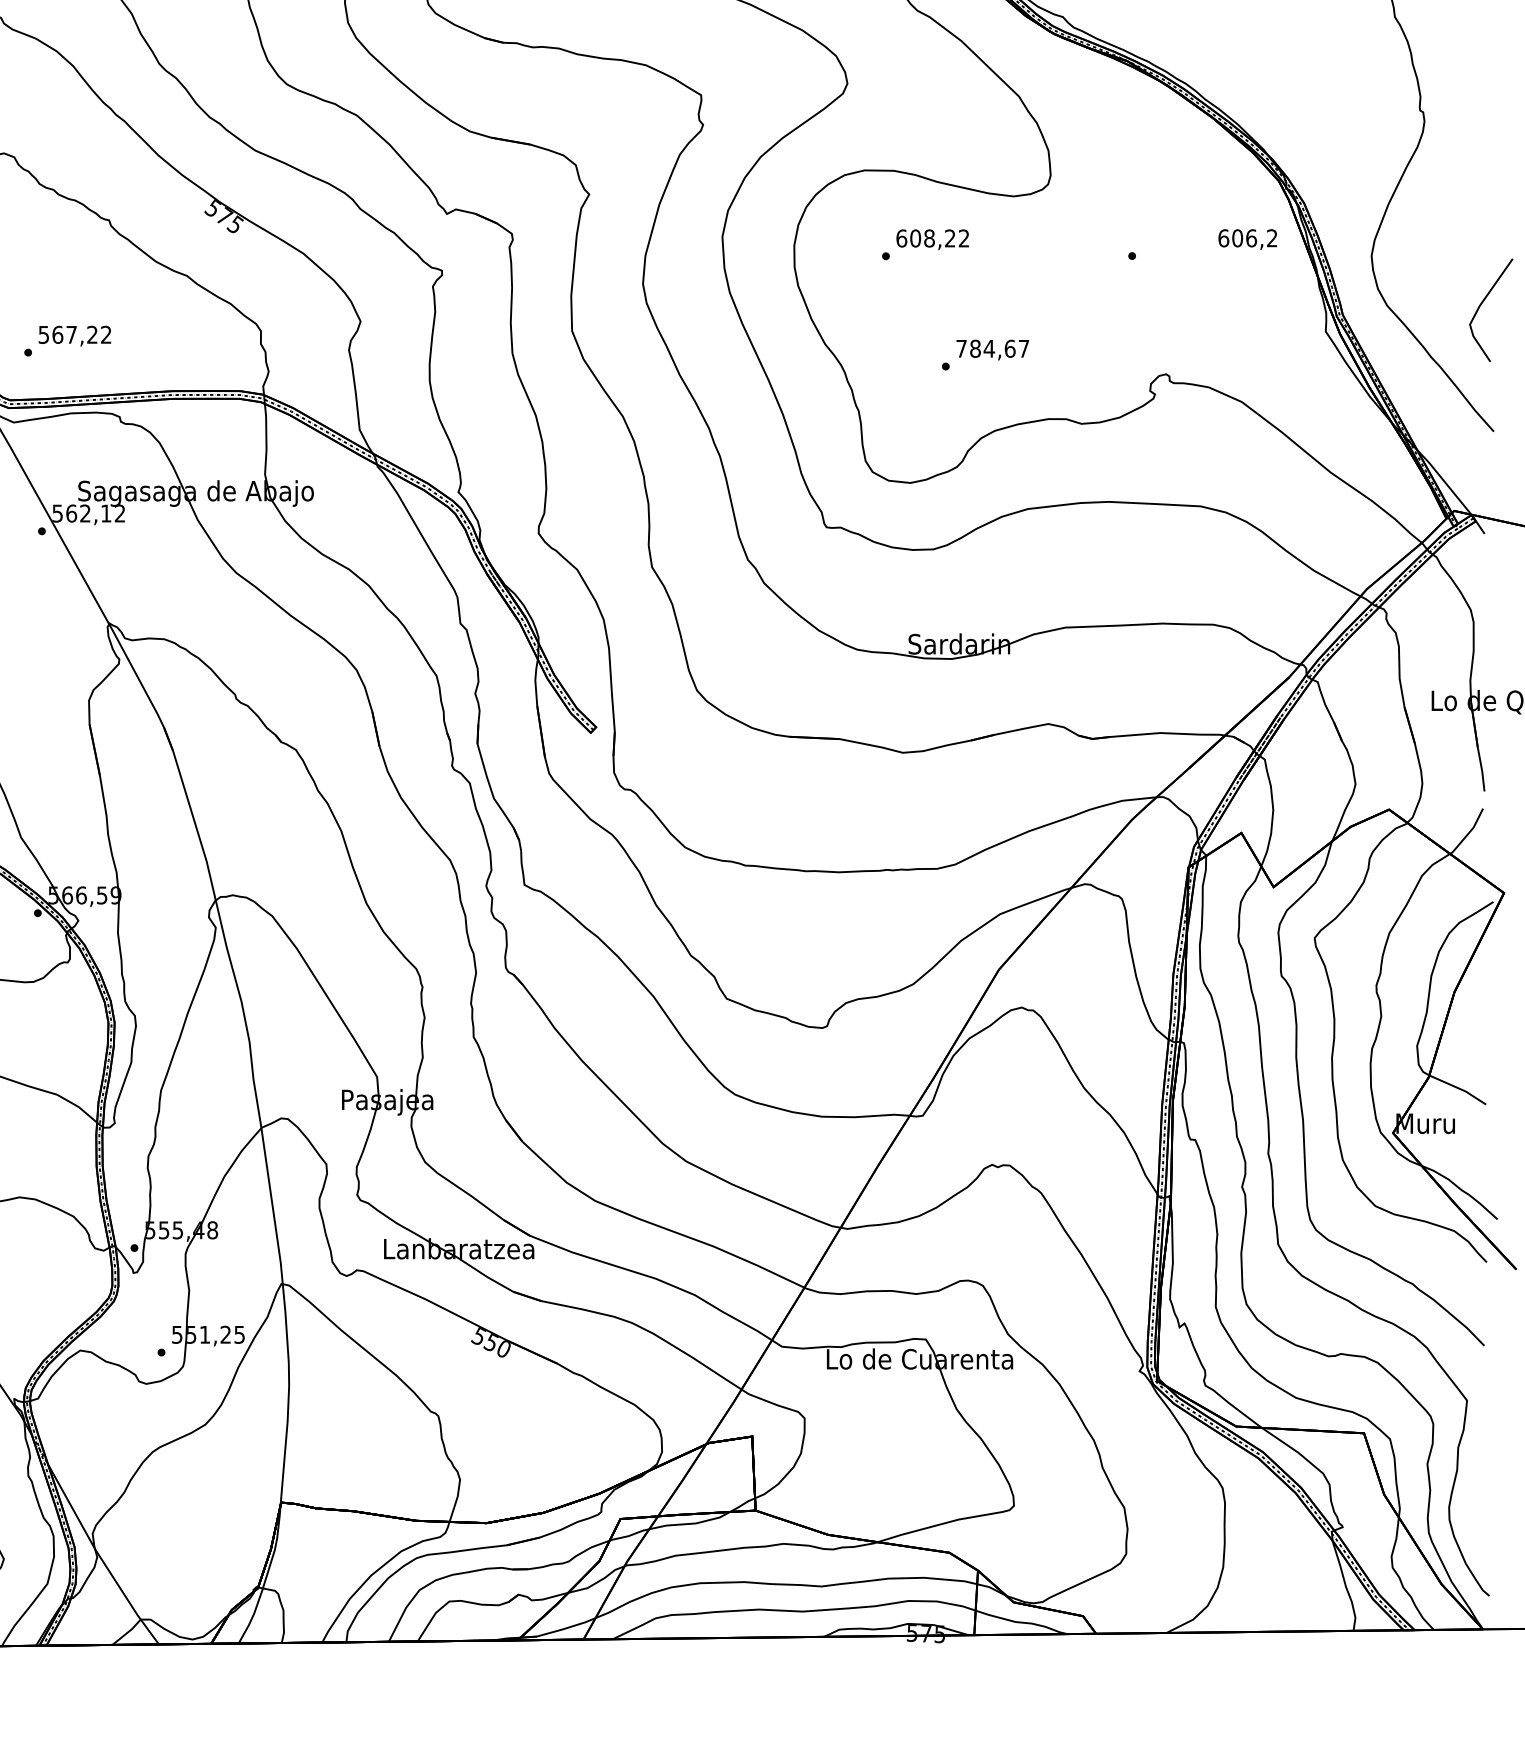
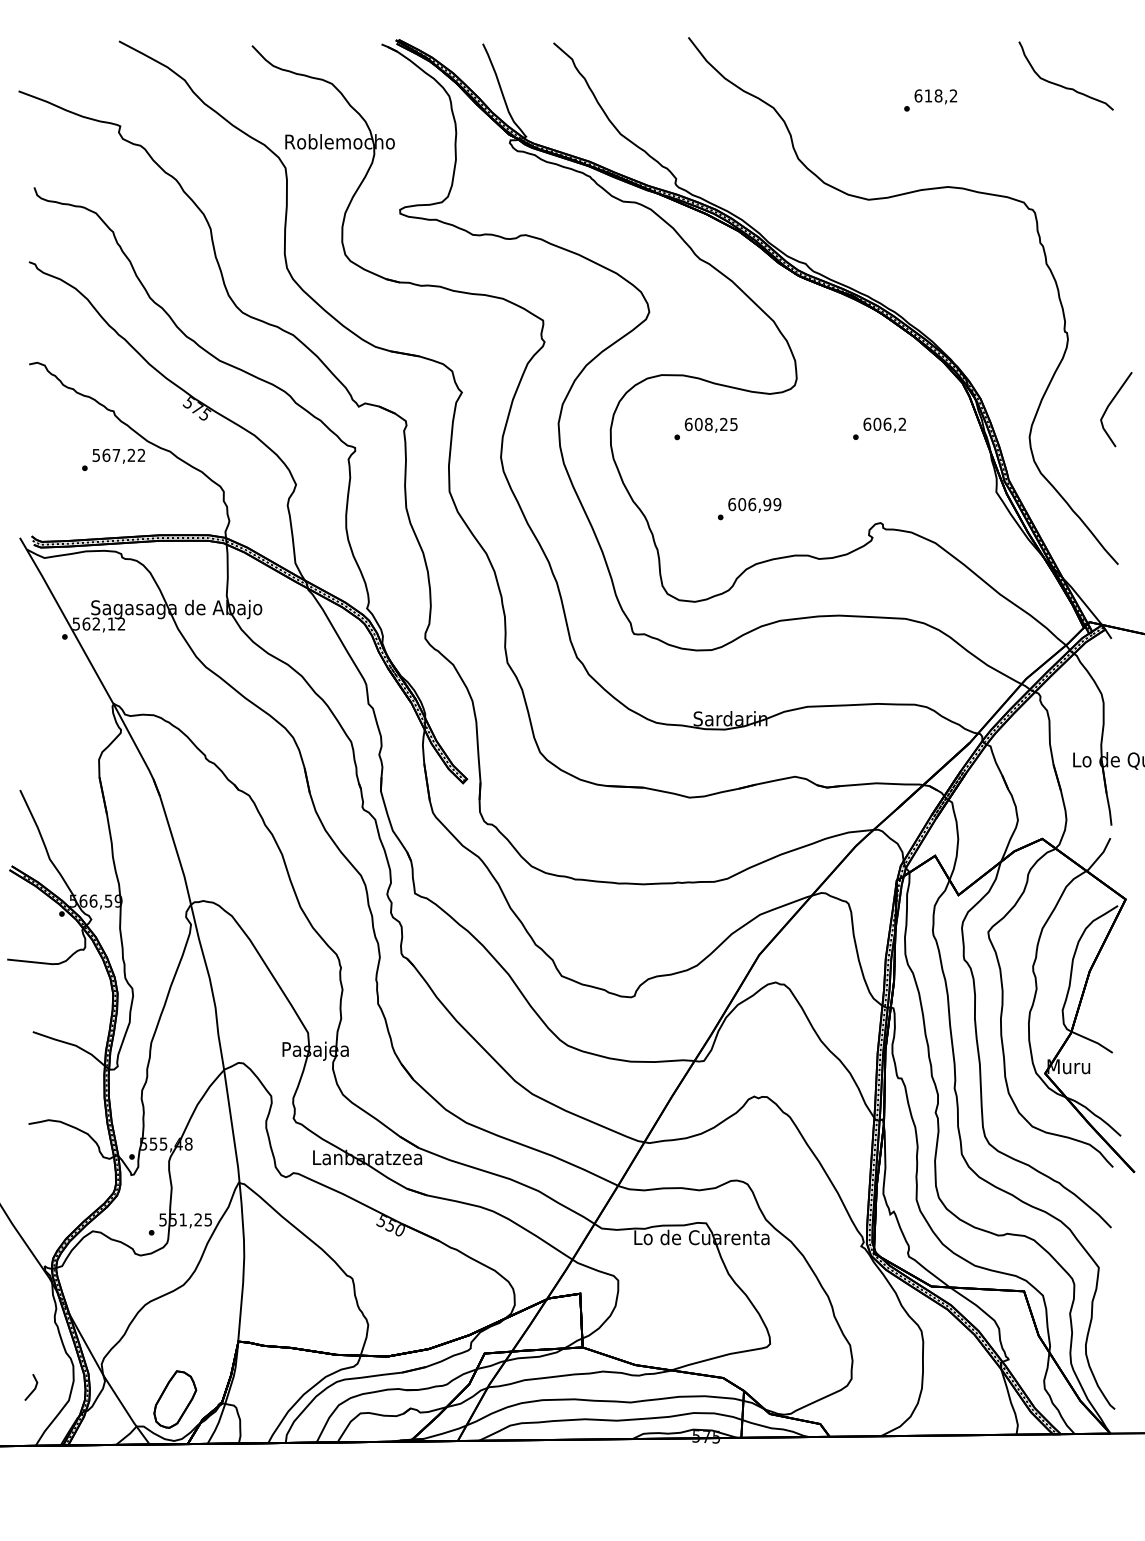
text: (963, 238) -> (733, 424), 608,22 -> 608,25
text: (1247, 238) -> (884, 424), moved
line: (1481, 306) -> (1109, 406), moved
text: (67, 340) -> (113, 459), moved
text: (992, 348) -> (754, 504), 784,67 -> 606,99
part: (194, 1582) -> (175, 1399), added

